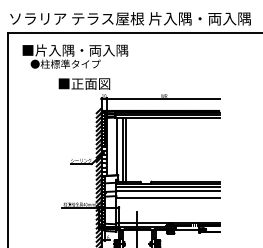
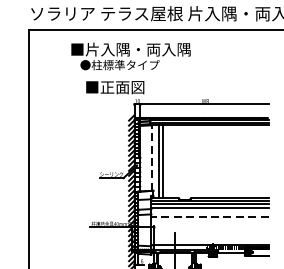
text: (75, 56) -> (131, 56), moved
line: (117, 146) -> (152, 158), solid -> dashed
line: (168, 198) -> (210, 217), solid -> dashed

